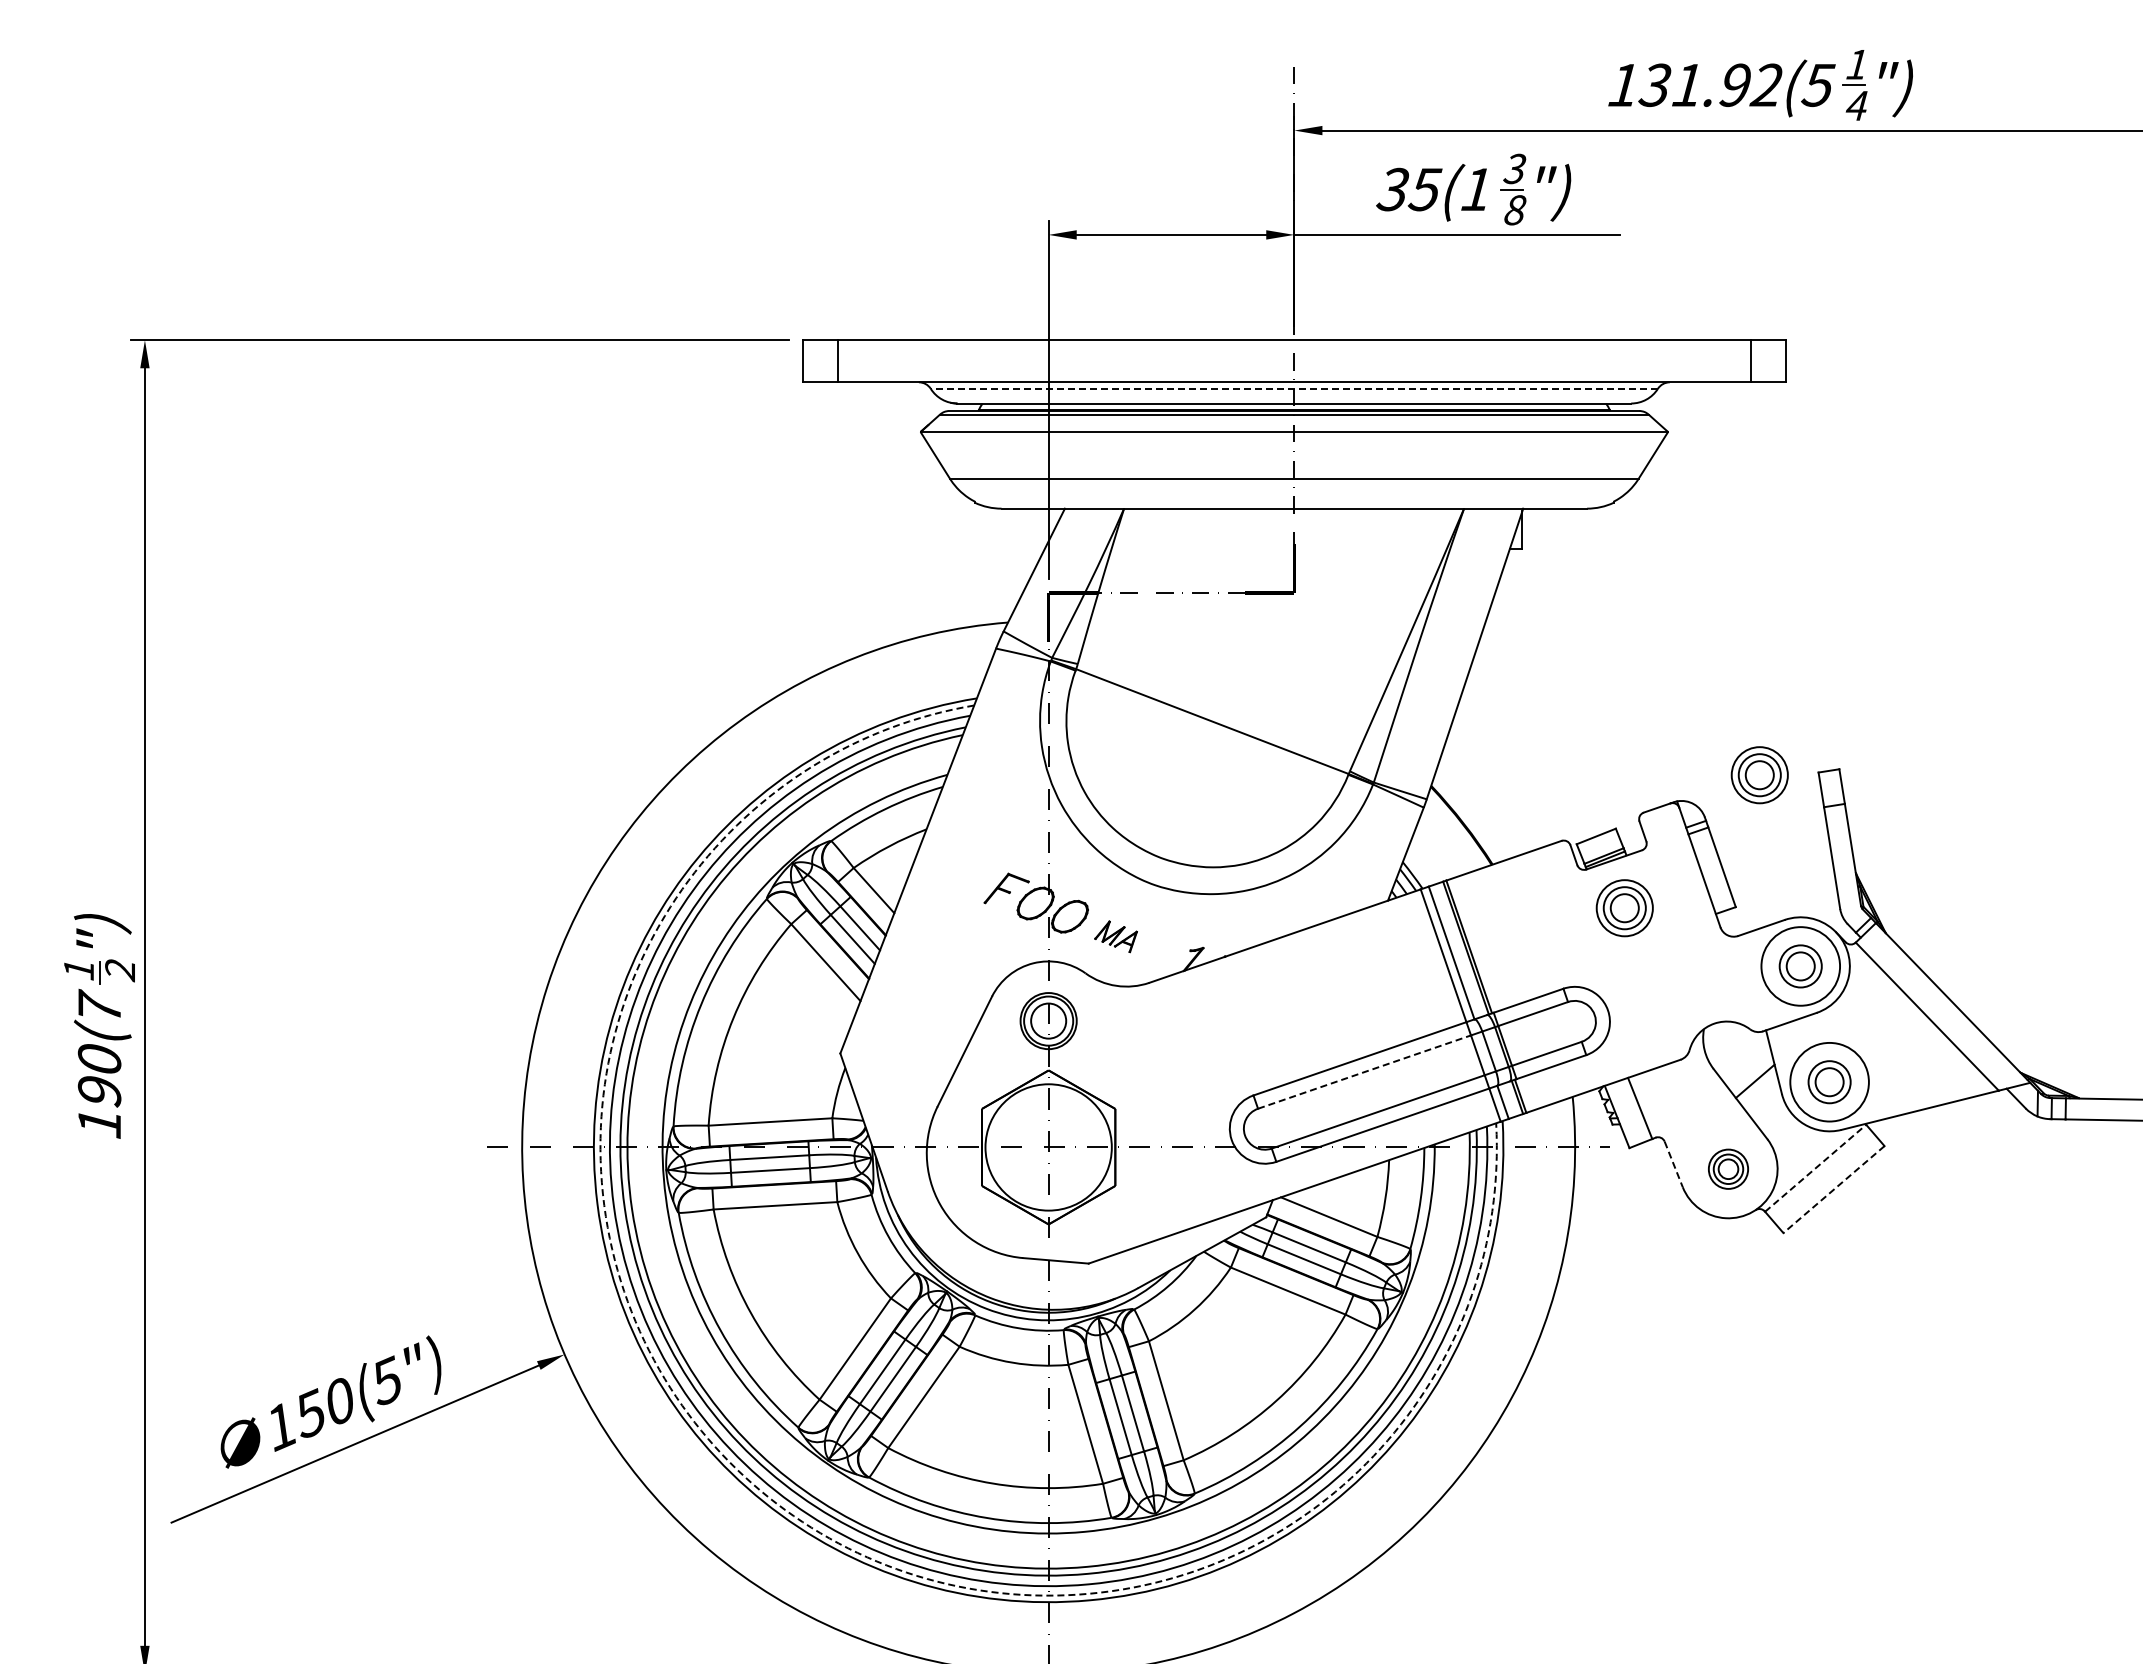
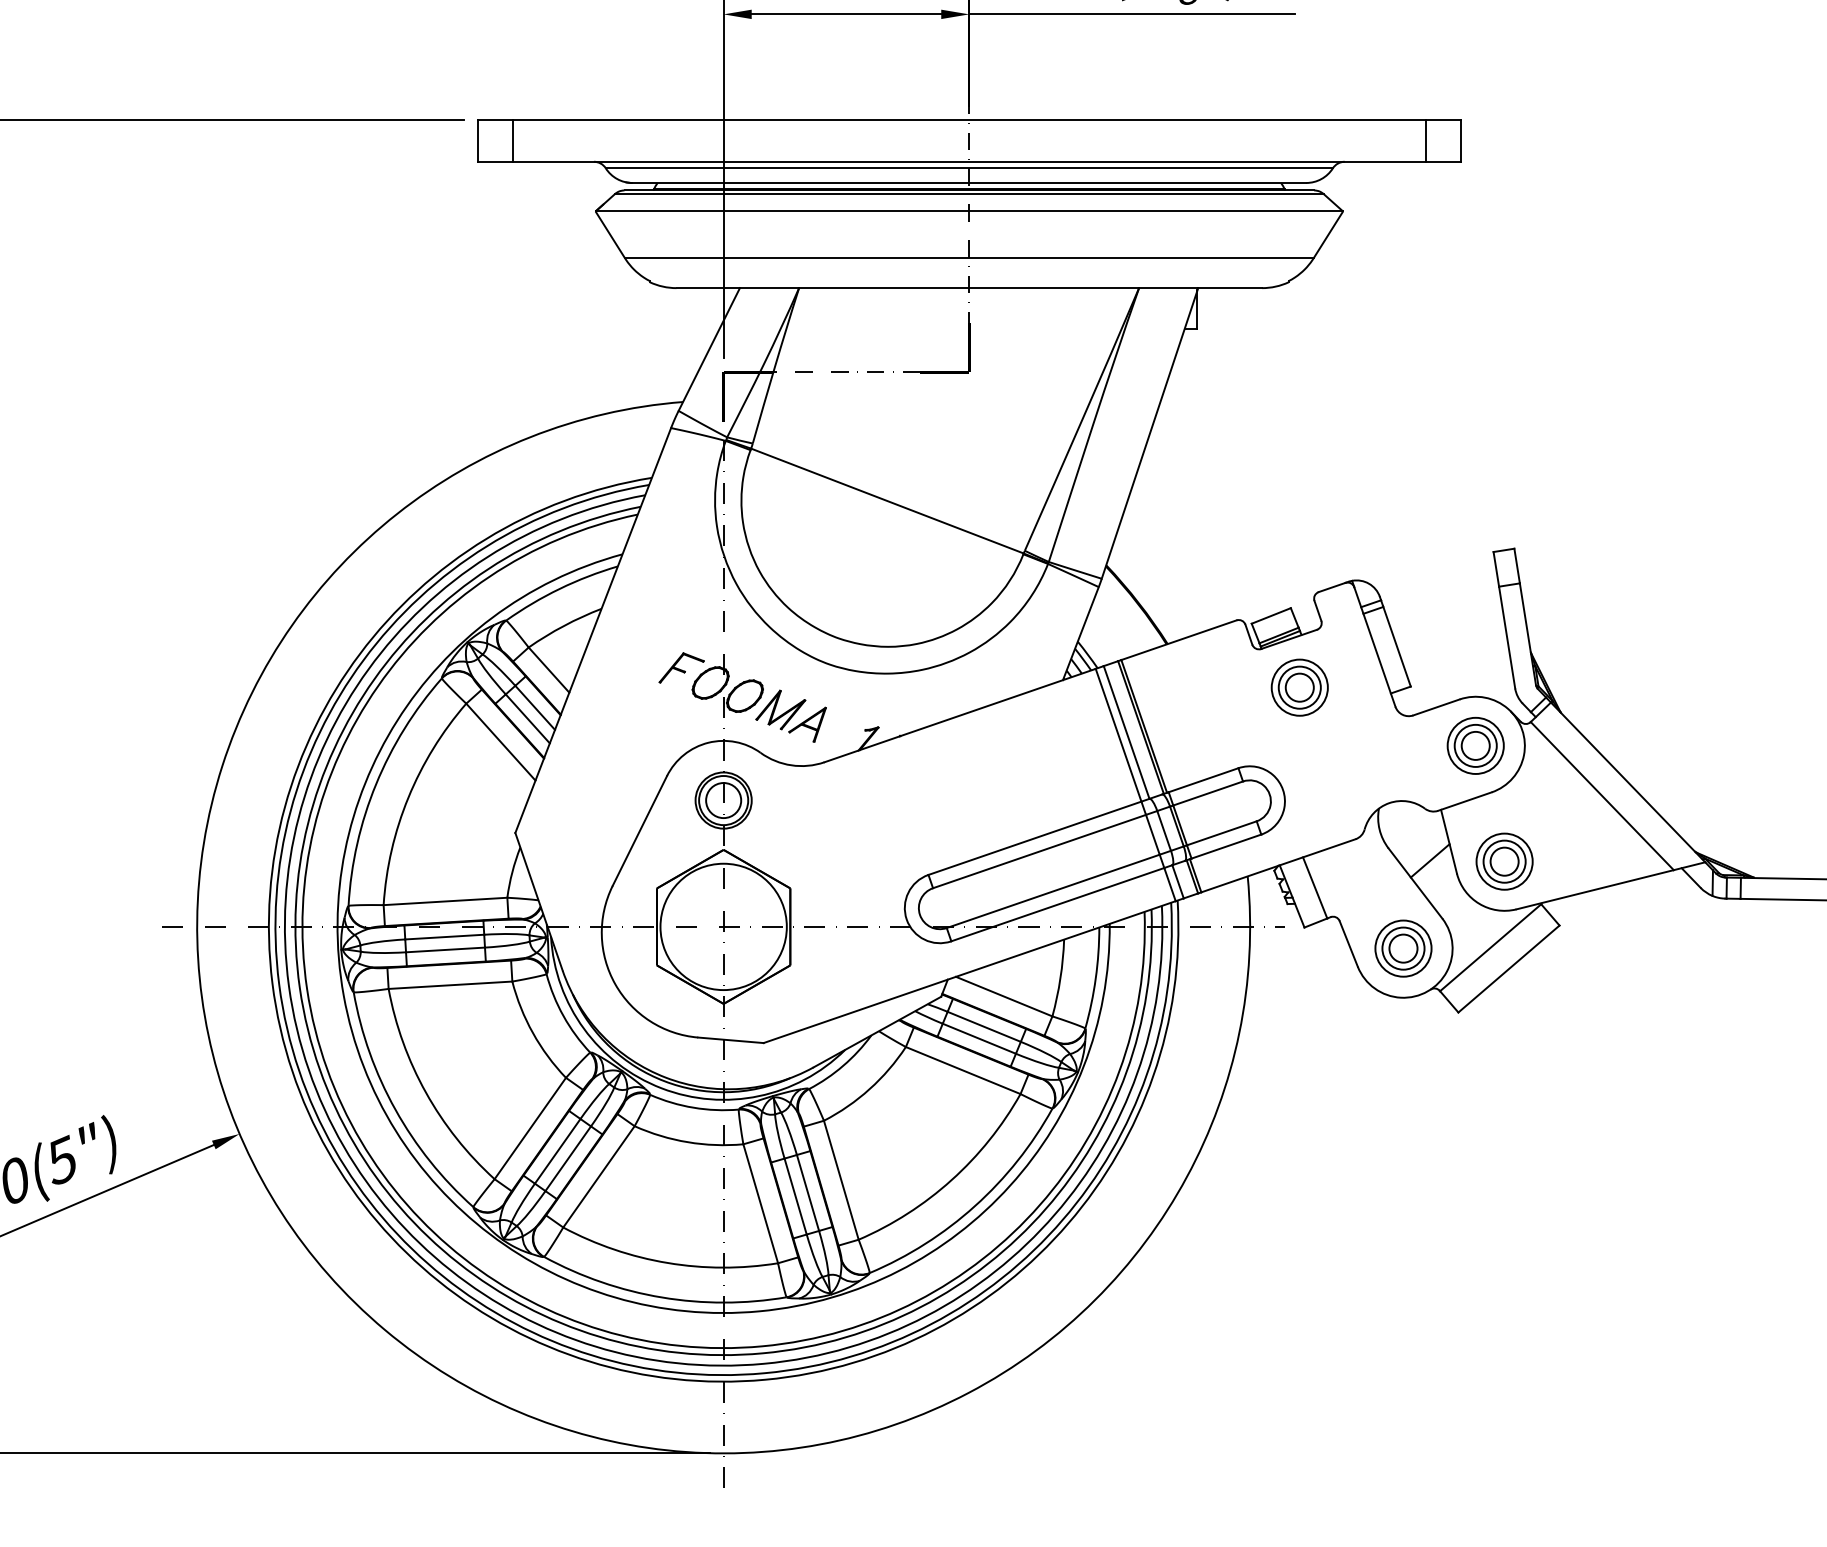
line: (1294, 388) -> (969, 167), dashed -> solid
part: (1759, 775) -> (1434, 554), removed
part: (1115, 936) -> (790, 715), size x1.67
circle: (1800, 966) -> (1475, 745), size x0.71
line: (1364, 1072) -> (1039, 851), dashed -> solid
circle: (1829, 1082) -> (1504, 861), size x0.71
line: (1673, 1164) -> (1348, 943), dashed -> solid
line: (1815, 1168) -> (1490, 947), dashed -> solid
part: (1728, 1169) -> (1403, 948), size x1.43
line: (1833, 1189) -> (1508, 968), dashed -> solid
arc: (768, 1497) -> (443, 1276), dashed -> solid

